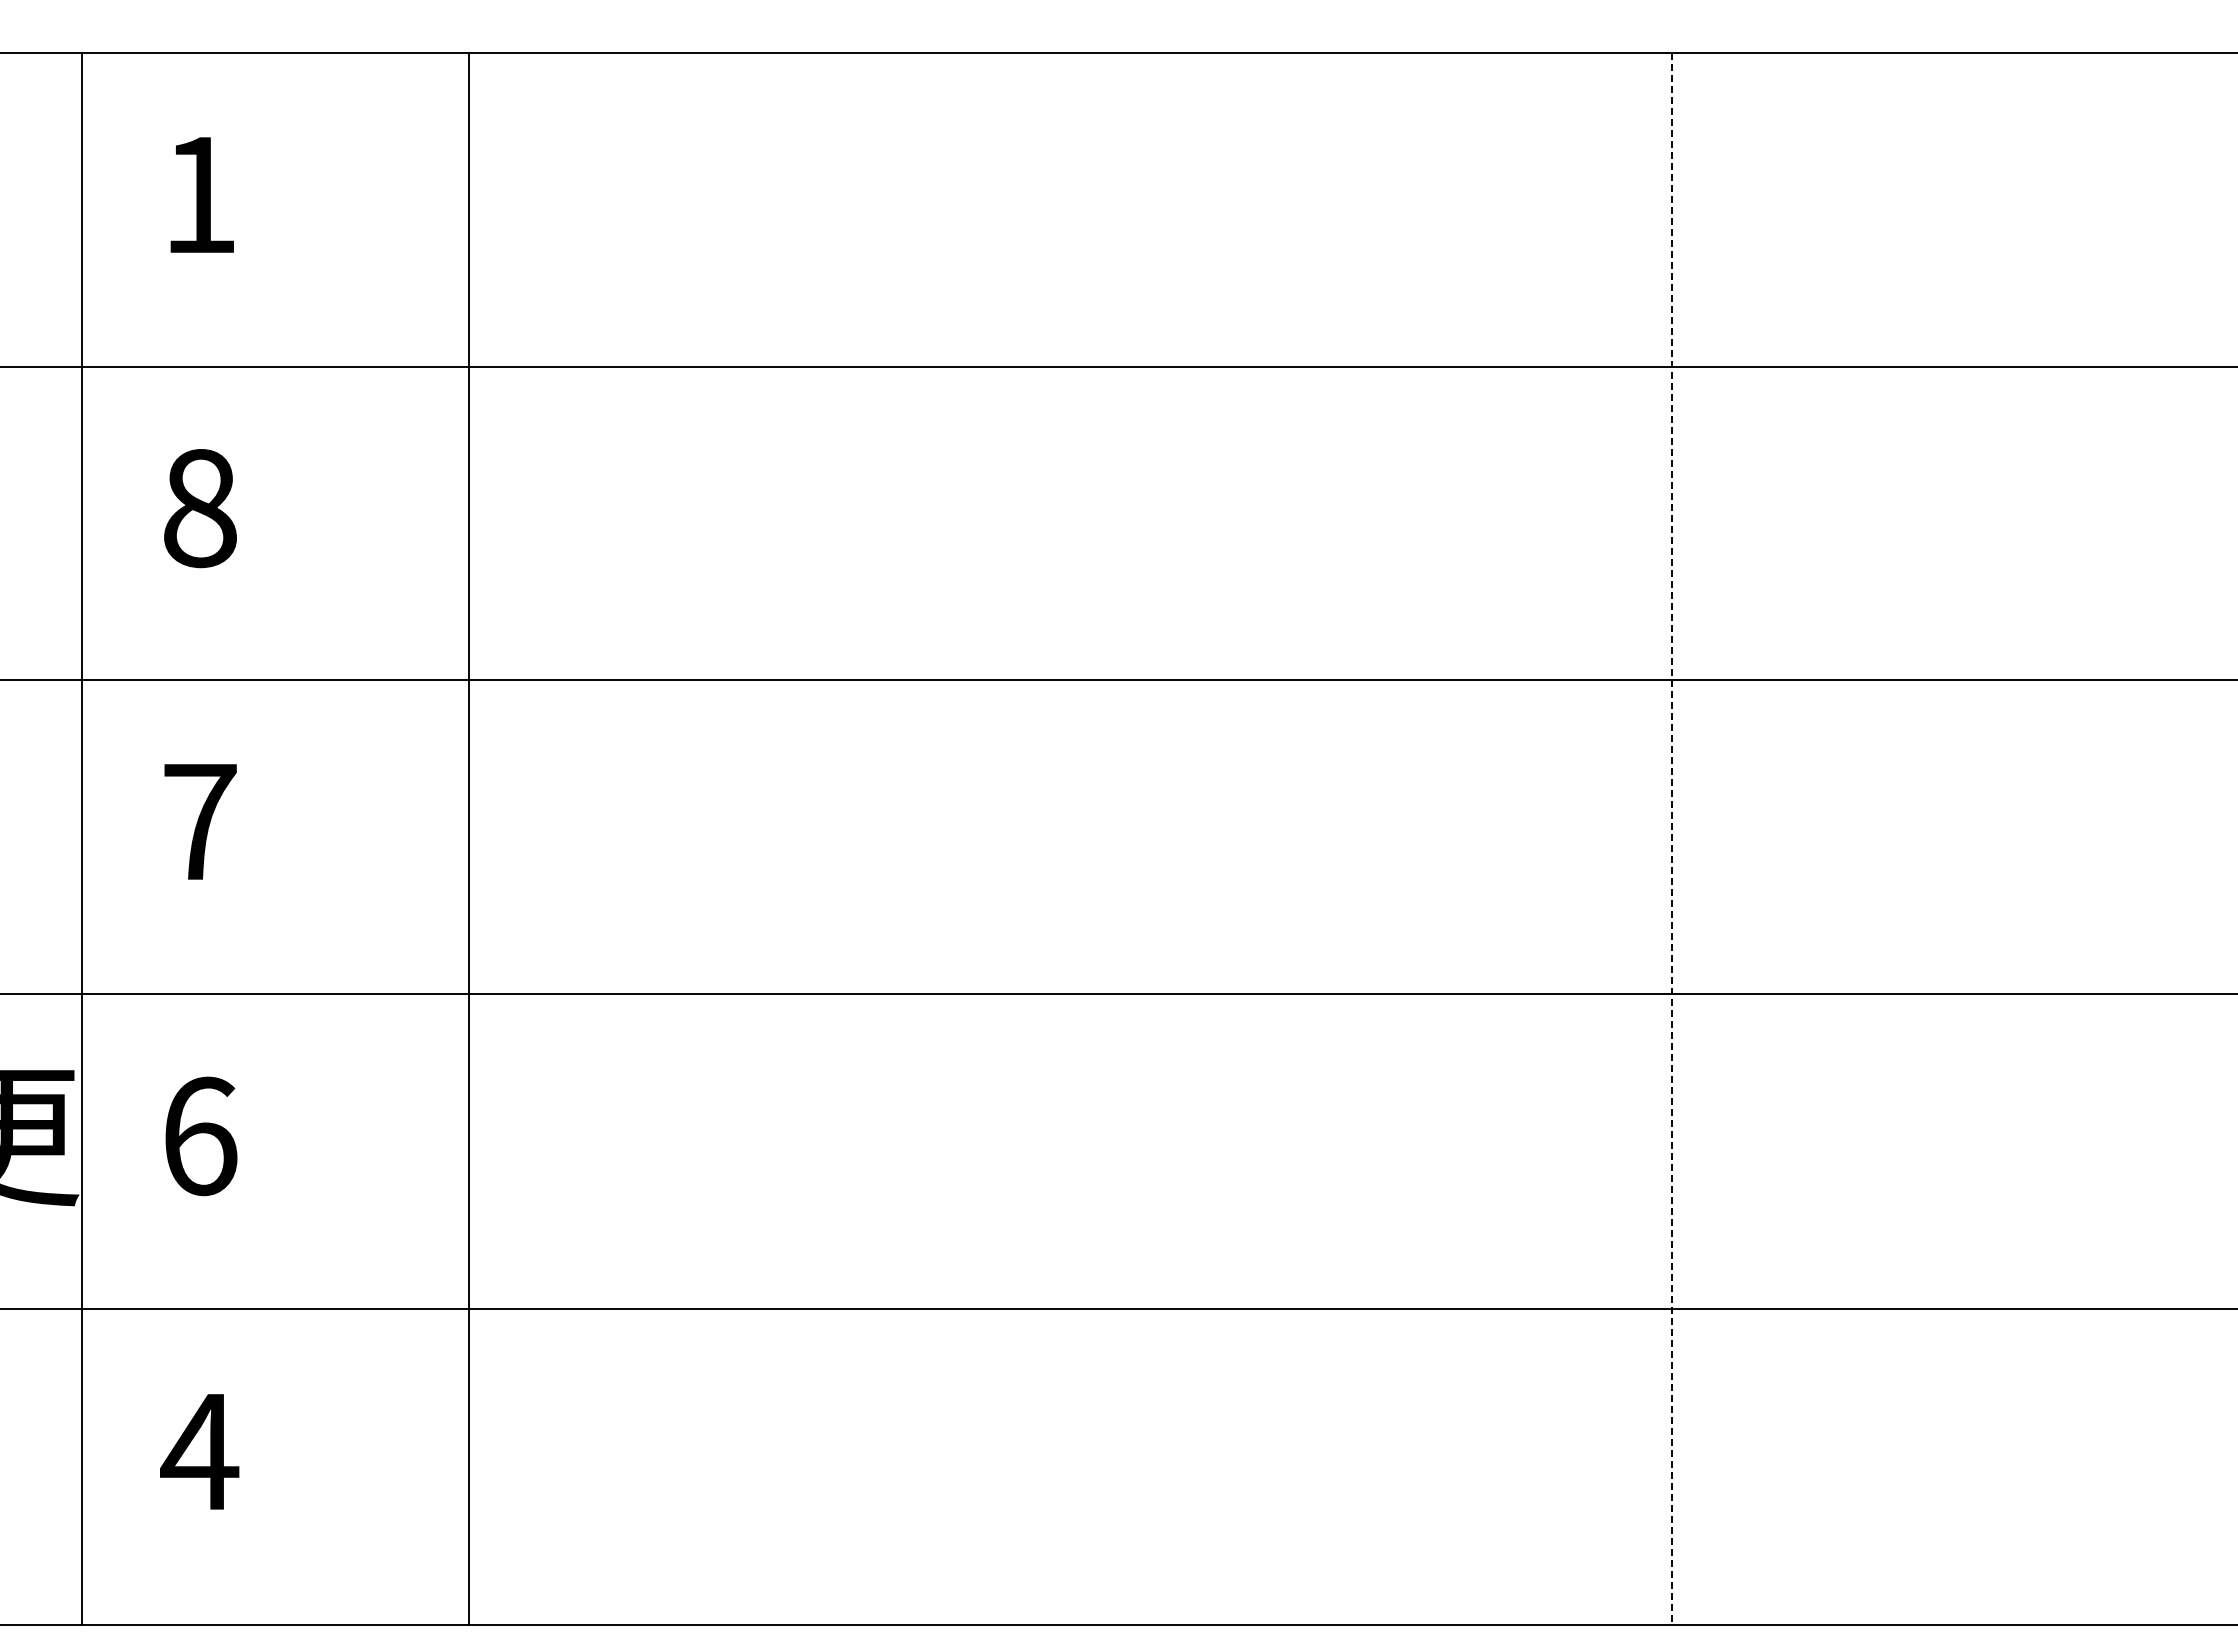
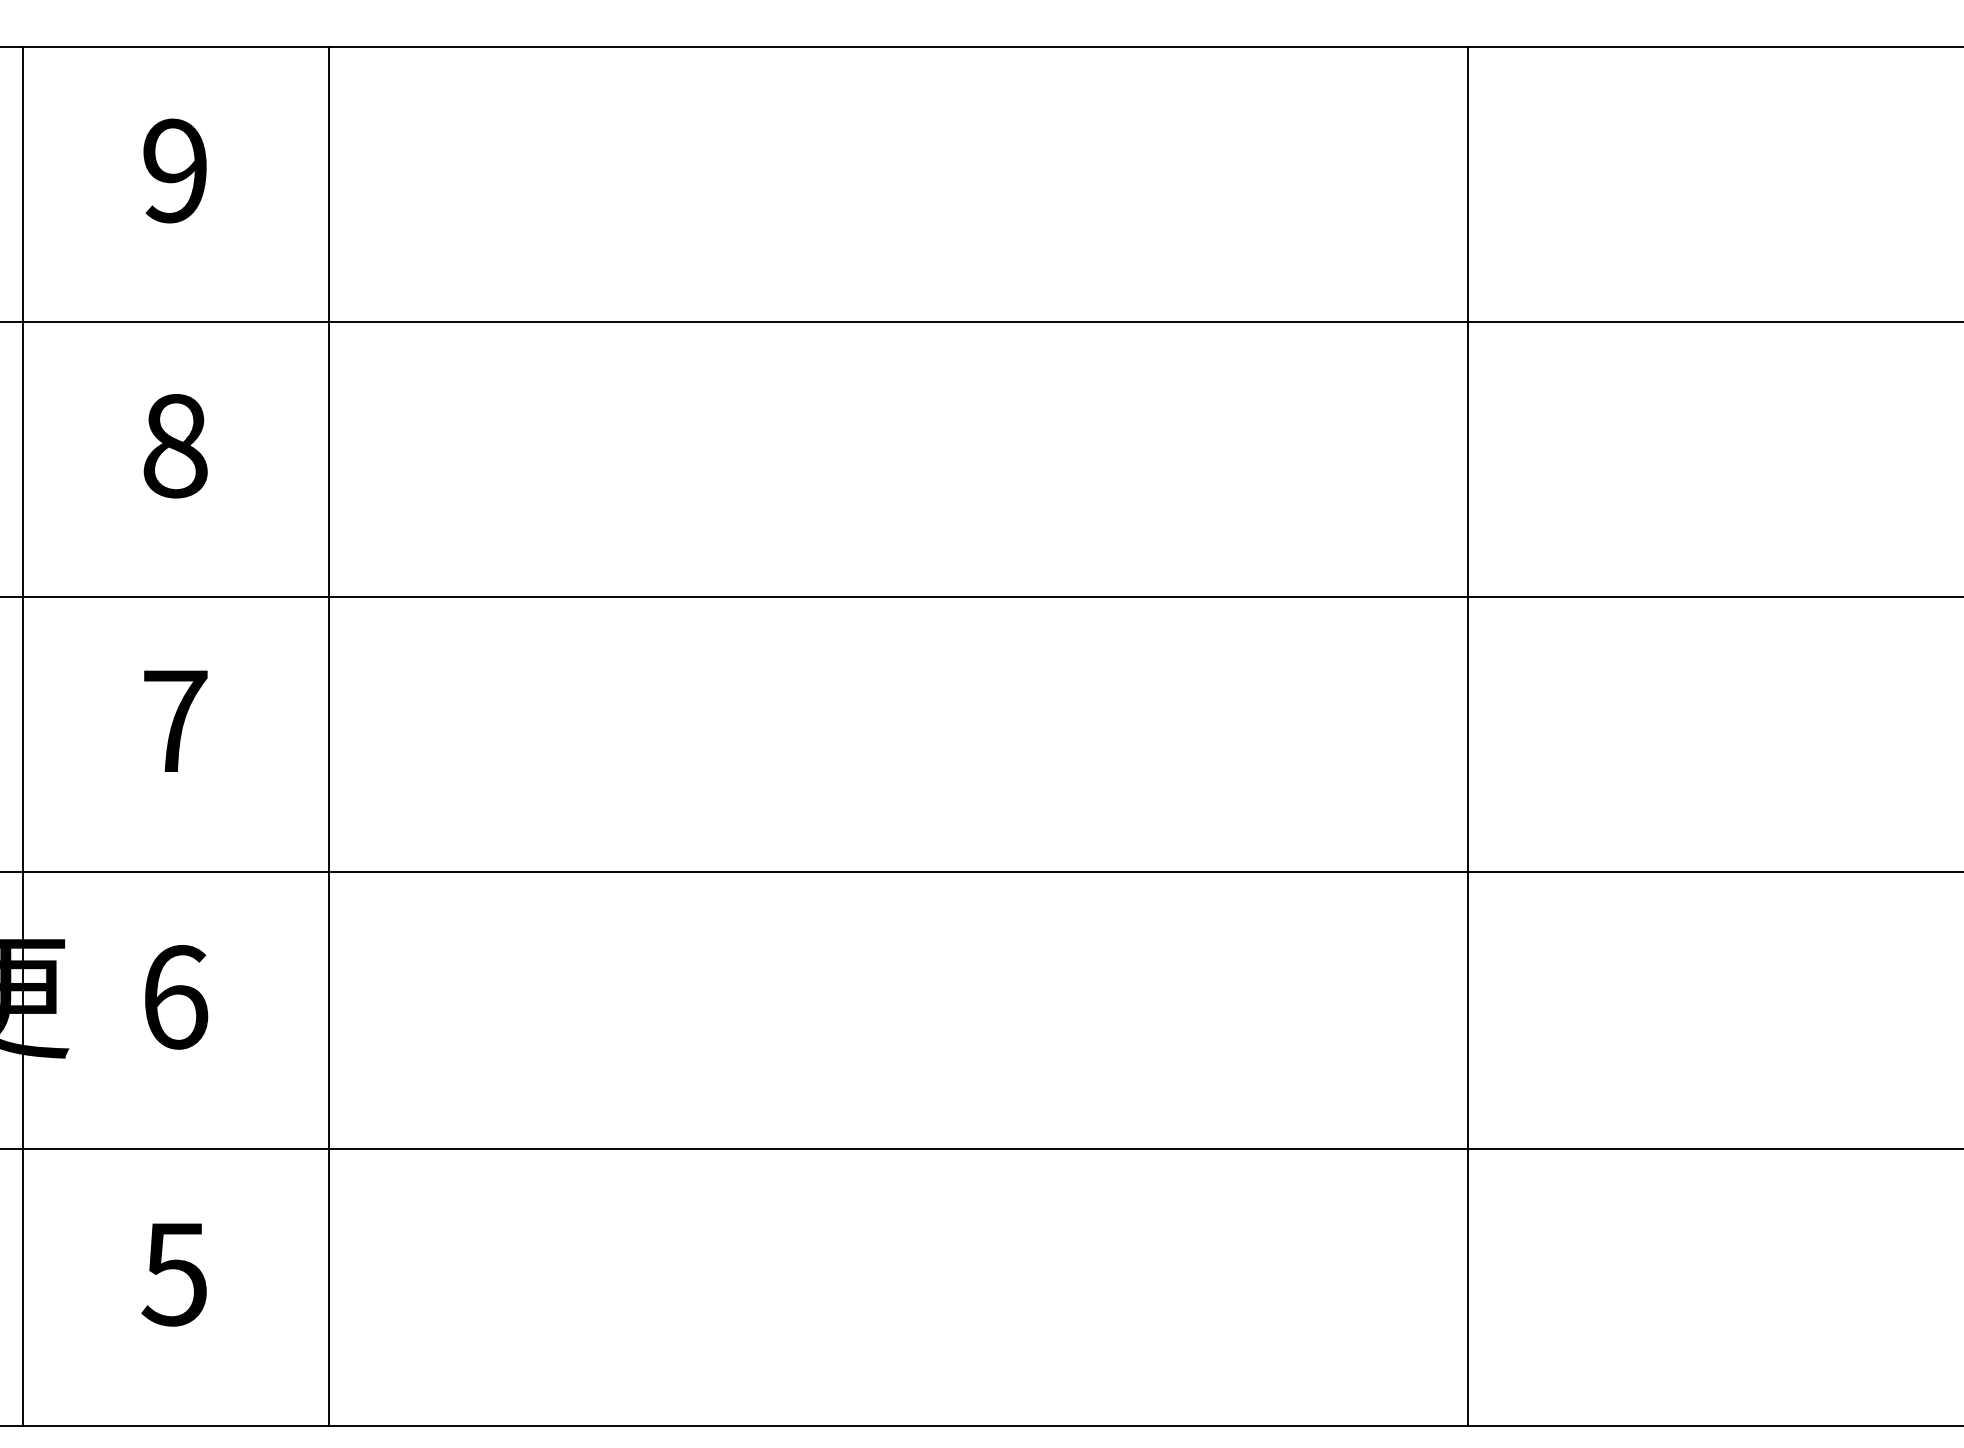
text: (199, 194) -> (174, 170), 1 -> 9
line: (81, 838) -> (23, 735), moved
line: (468, 838) -> (328, 735), moved
line: (1672, 838) -> (1467, 735), dashed -> solid
text: (199, 1452) -> (174, 1274), 4 -> 5

